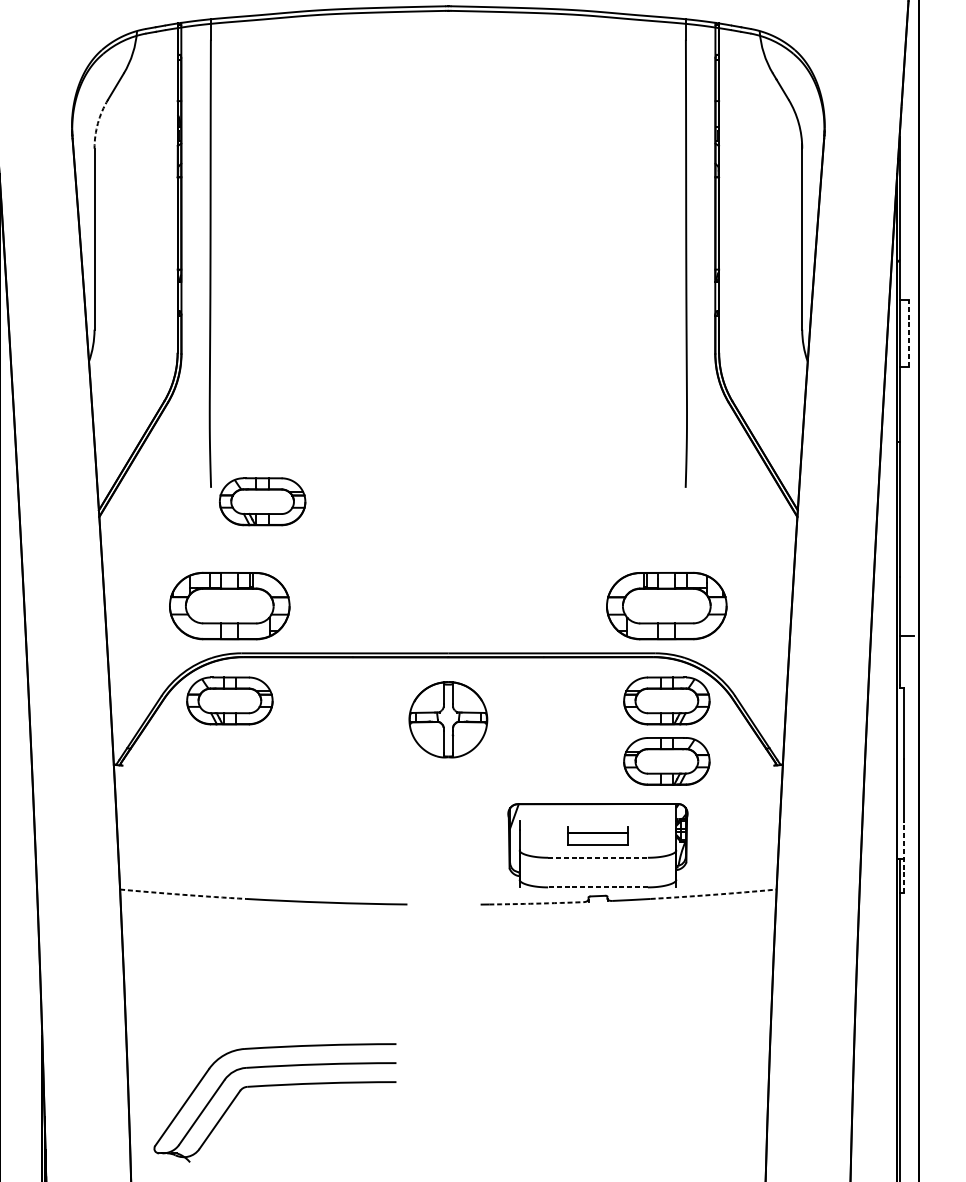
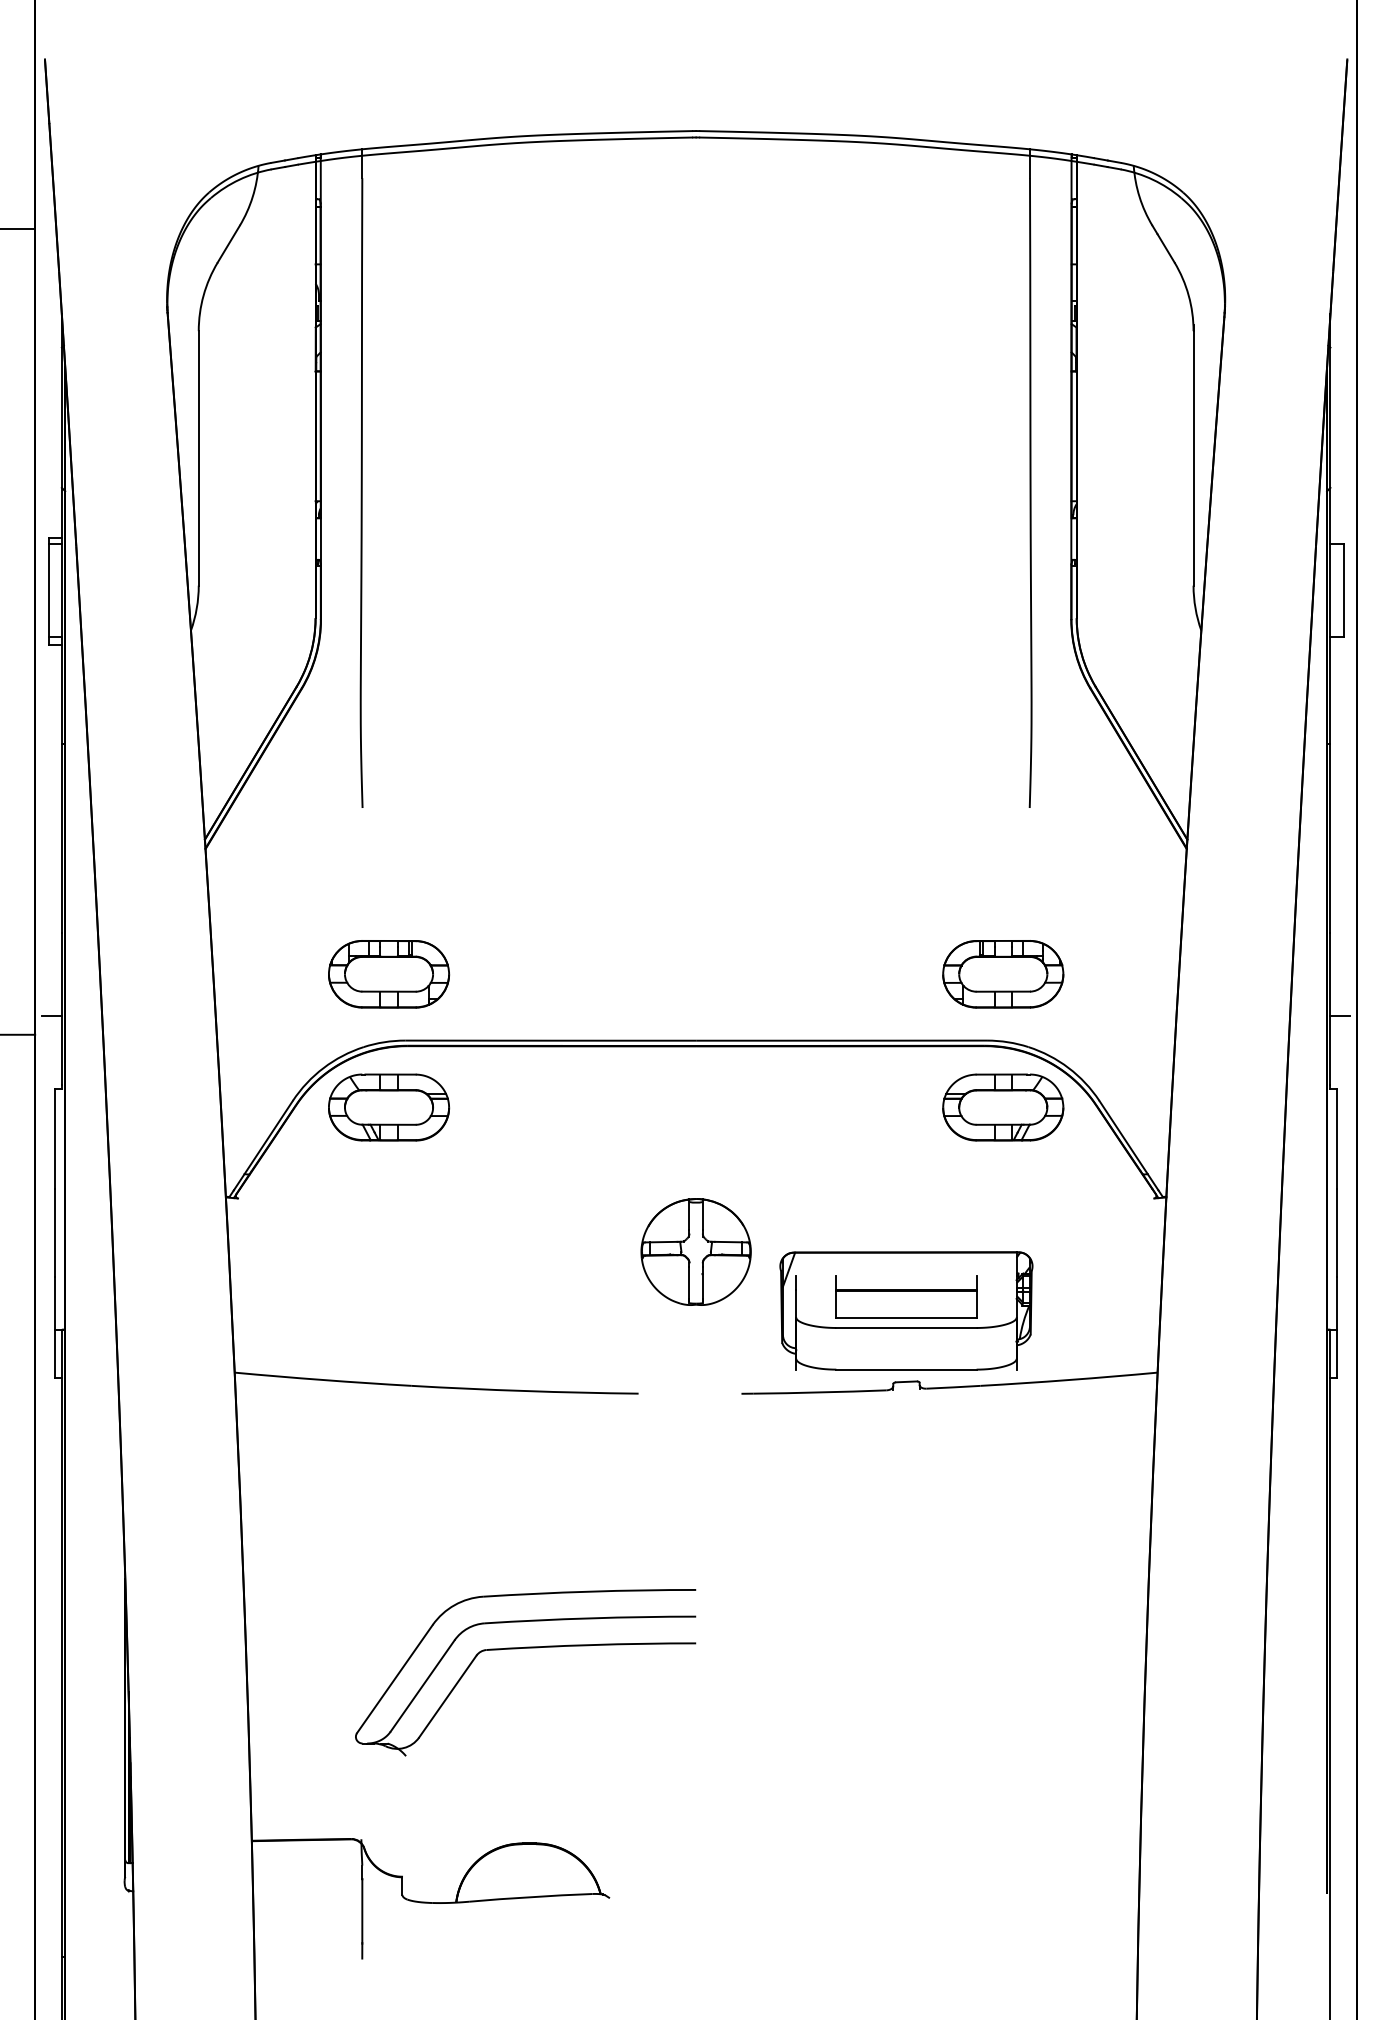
arc: (97, 123) -> (203, 295), dashed -> solid
line: (908, 333) -> (1343, 590), dashed -> solid
part: (262, 501) -> (435, 827), removed
part: (230, 606) -> (389, 974), size x0.71
part: (667, 606) -> (1003, 974), size x0.71
part: (447, 719) -> (695, 1251), moved
part: (667, 761) -> (1003, 1192), removed
part: (598, 835) -> (906, 1296), size x1.67
line: (904, 856) -> (1337, 1326), dashed -> solid
line: (598, 857) -> (906, 1327), dashed -> solid
line: (597, 887) -> (905, 1369), dashed -> solid
arc: (183, 895) -> (323, 1380), dashed -> solid
arc: (713, 895) -> (1069, 1380), dashed -> solid
arc: (536, 903) -> (820, 1392), dashed -> solid
part: (275, 1085) -> (525, 1648), moved

